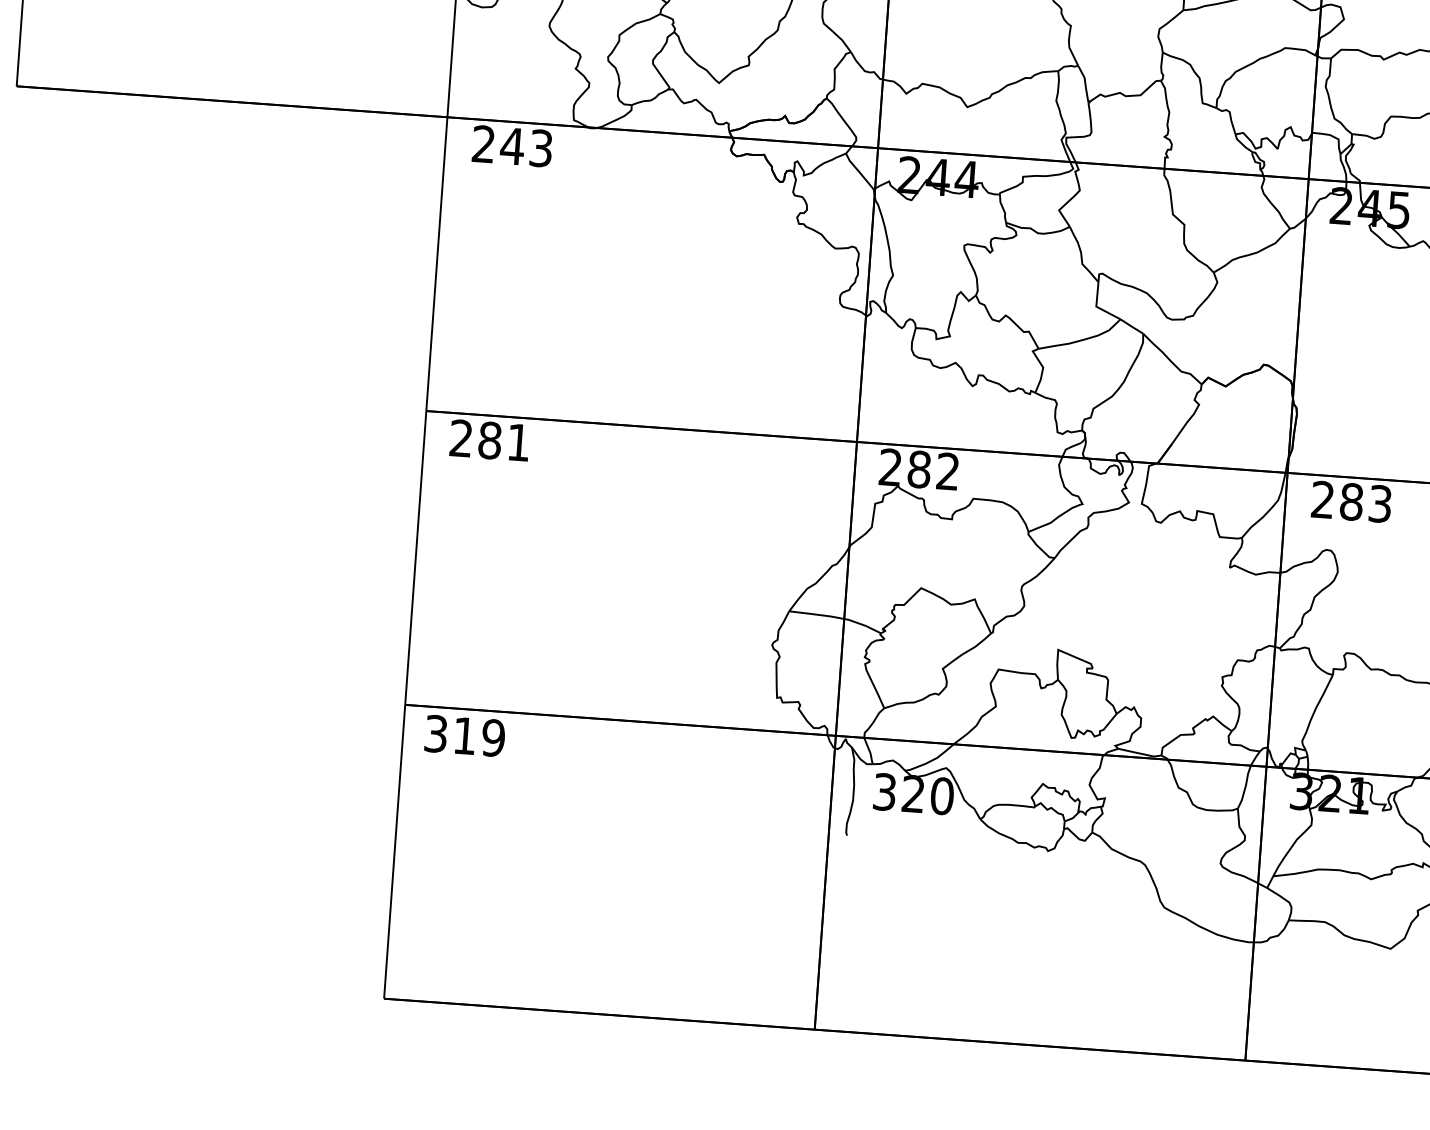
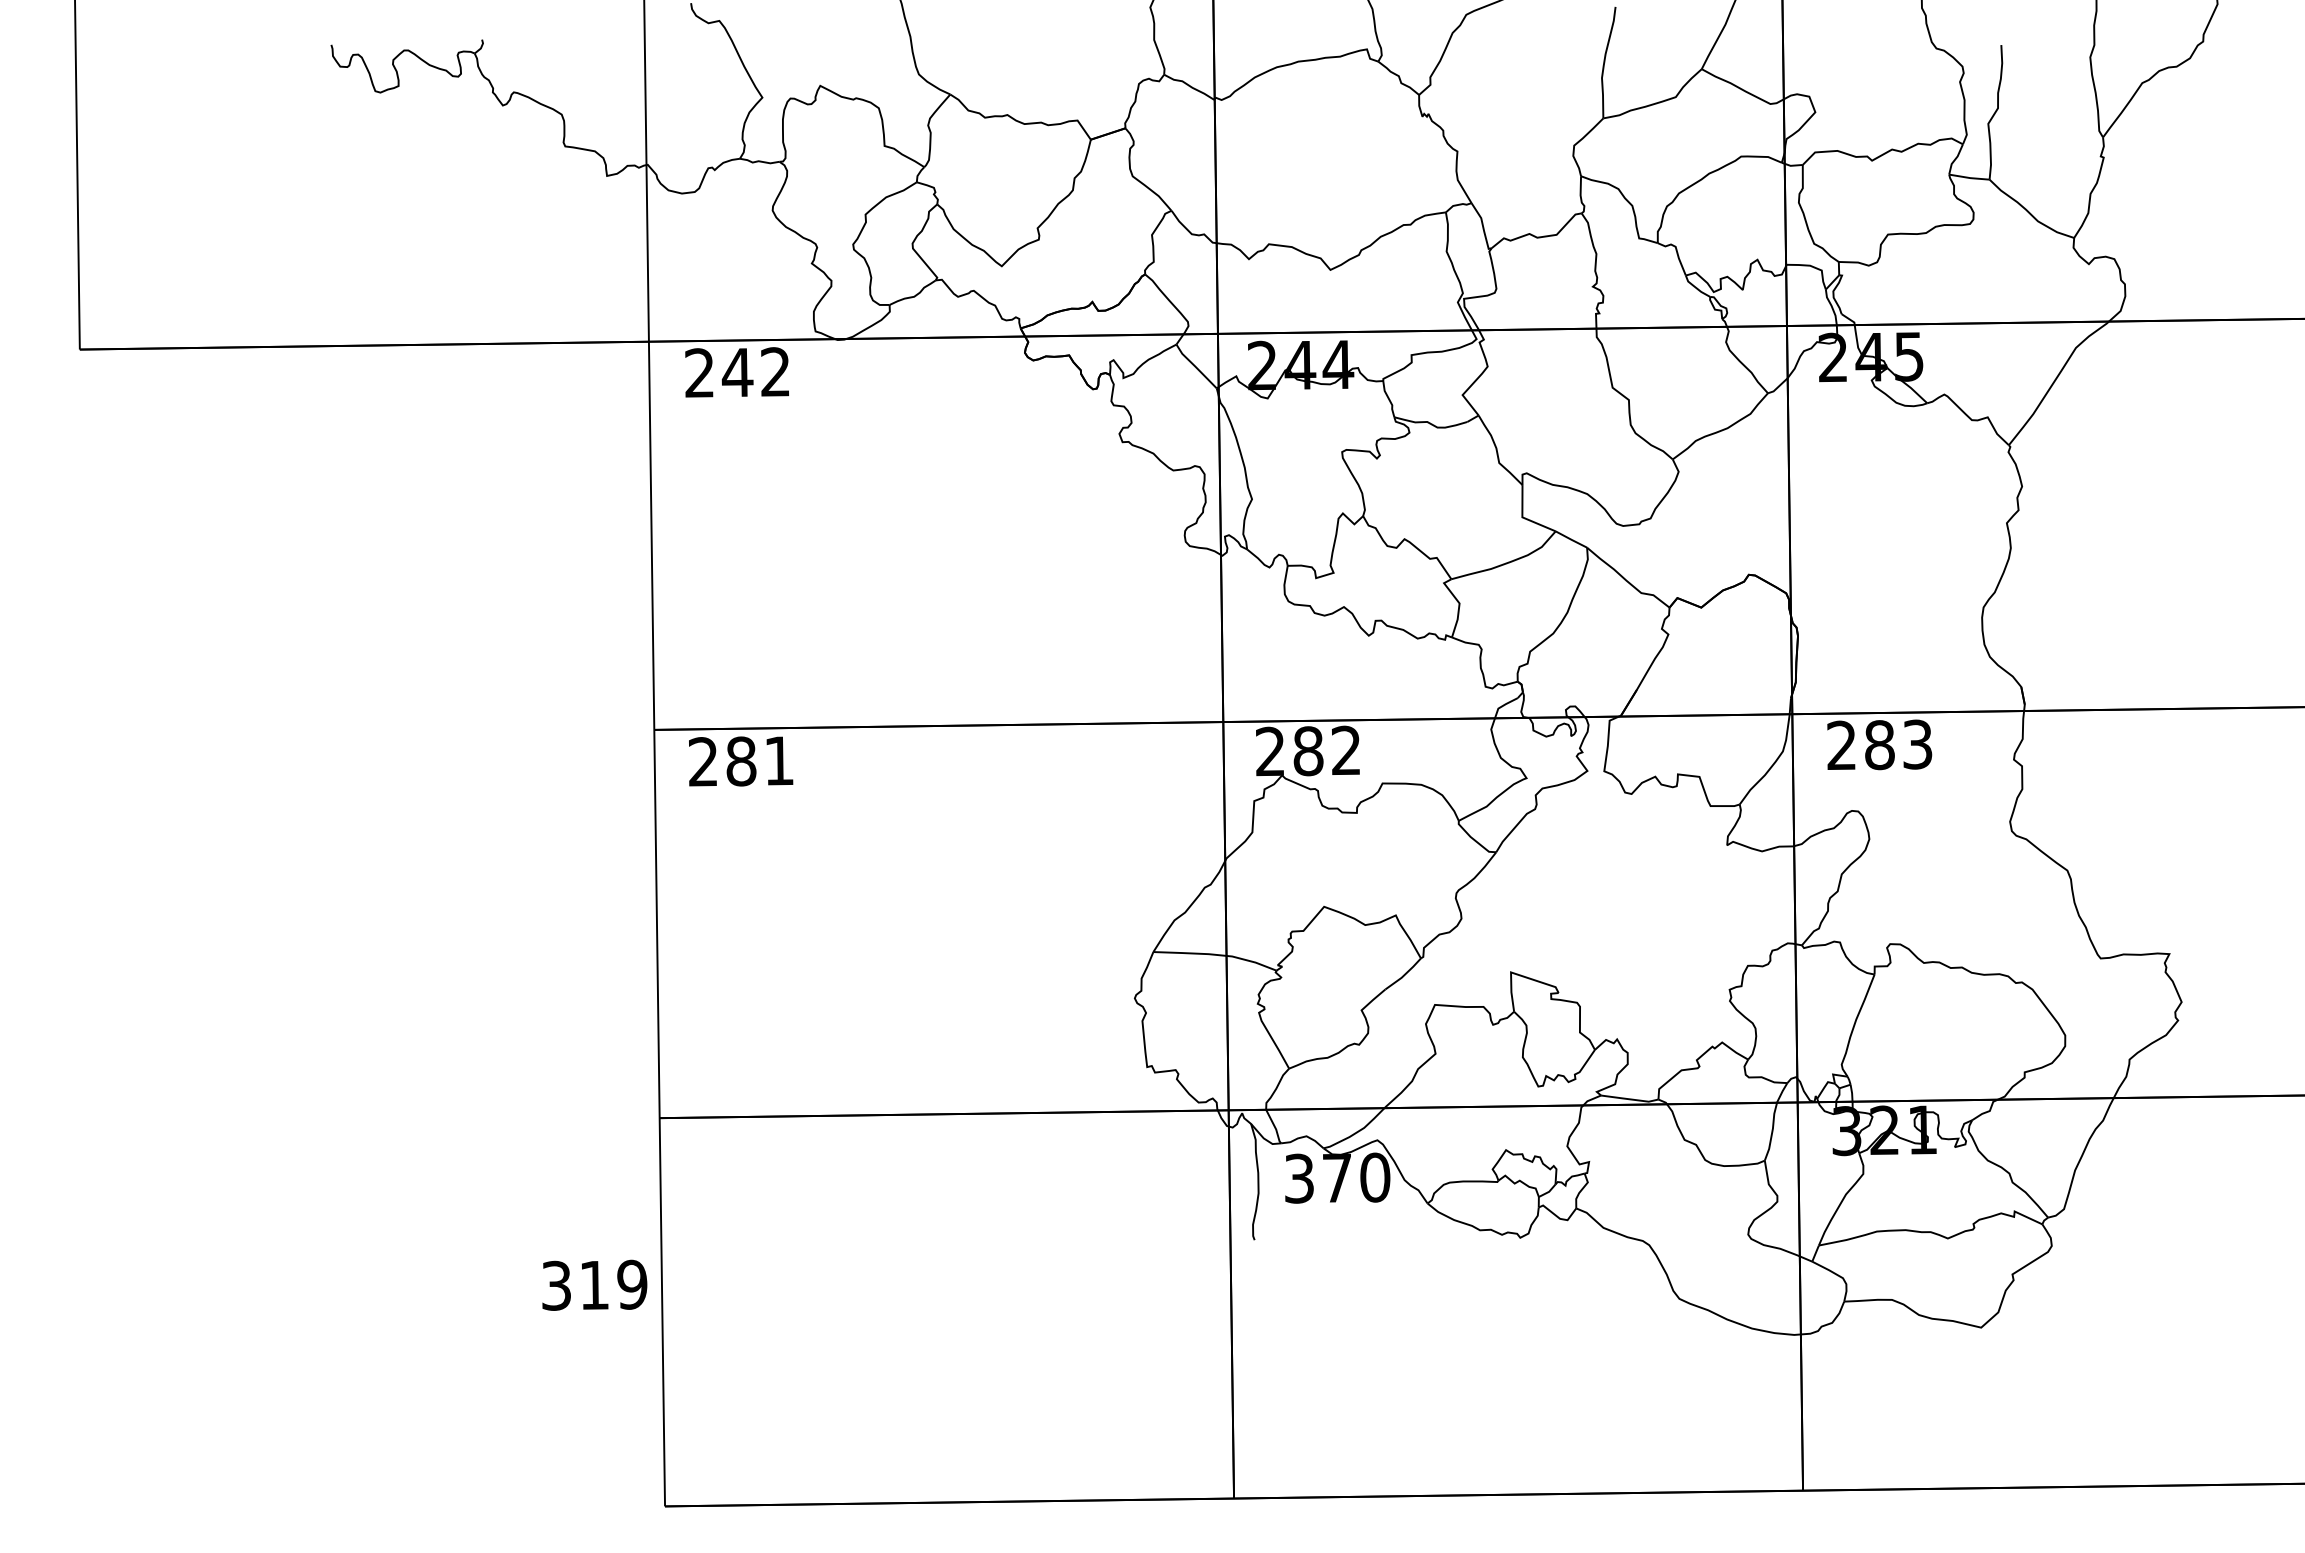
text: (541, 148) -> (775, 372), 243 -> 242
text: (464, 735) -> (594, 1284), moved
text: (913, 793) -> (1336, 1177), 320 -> 370

